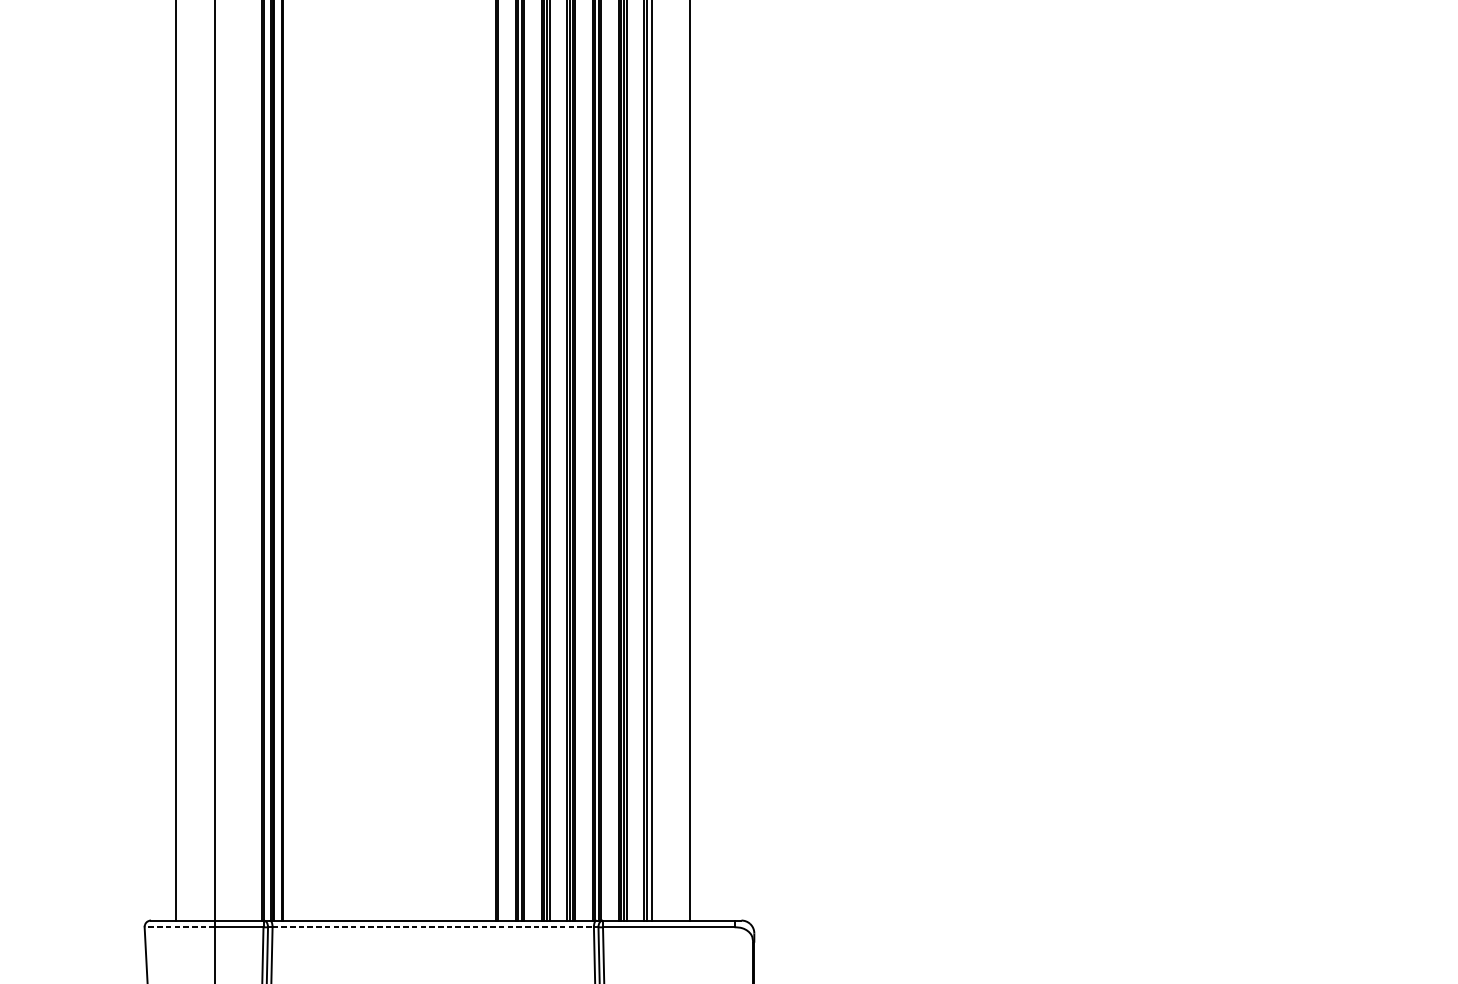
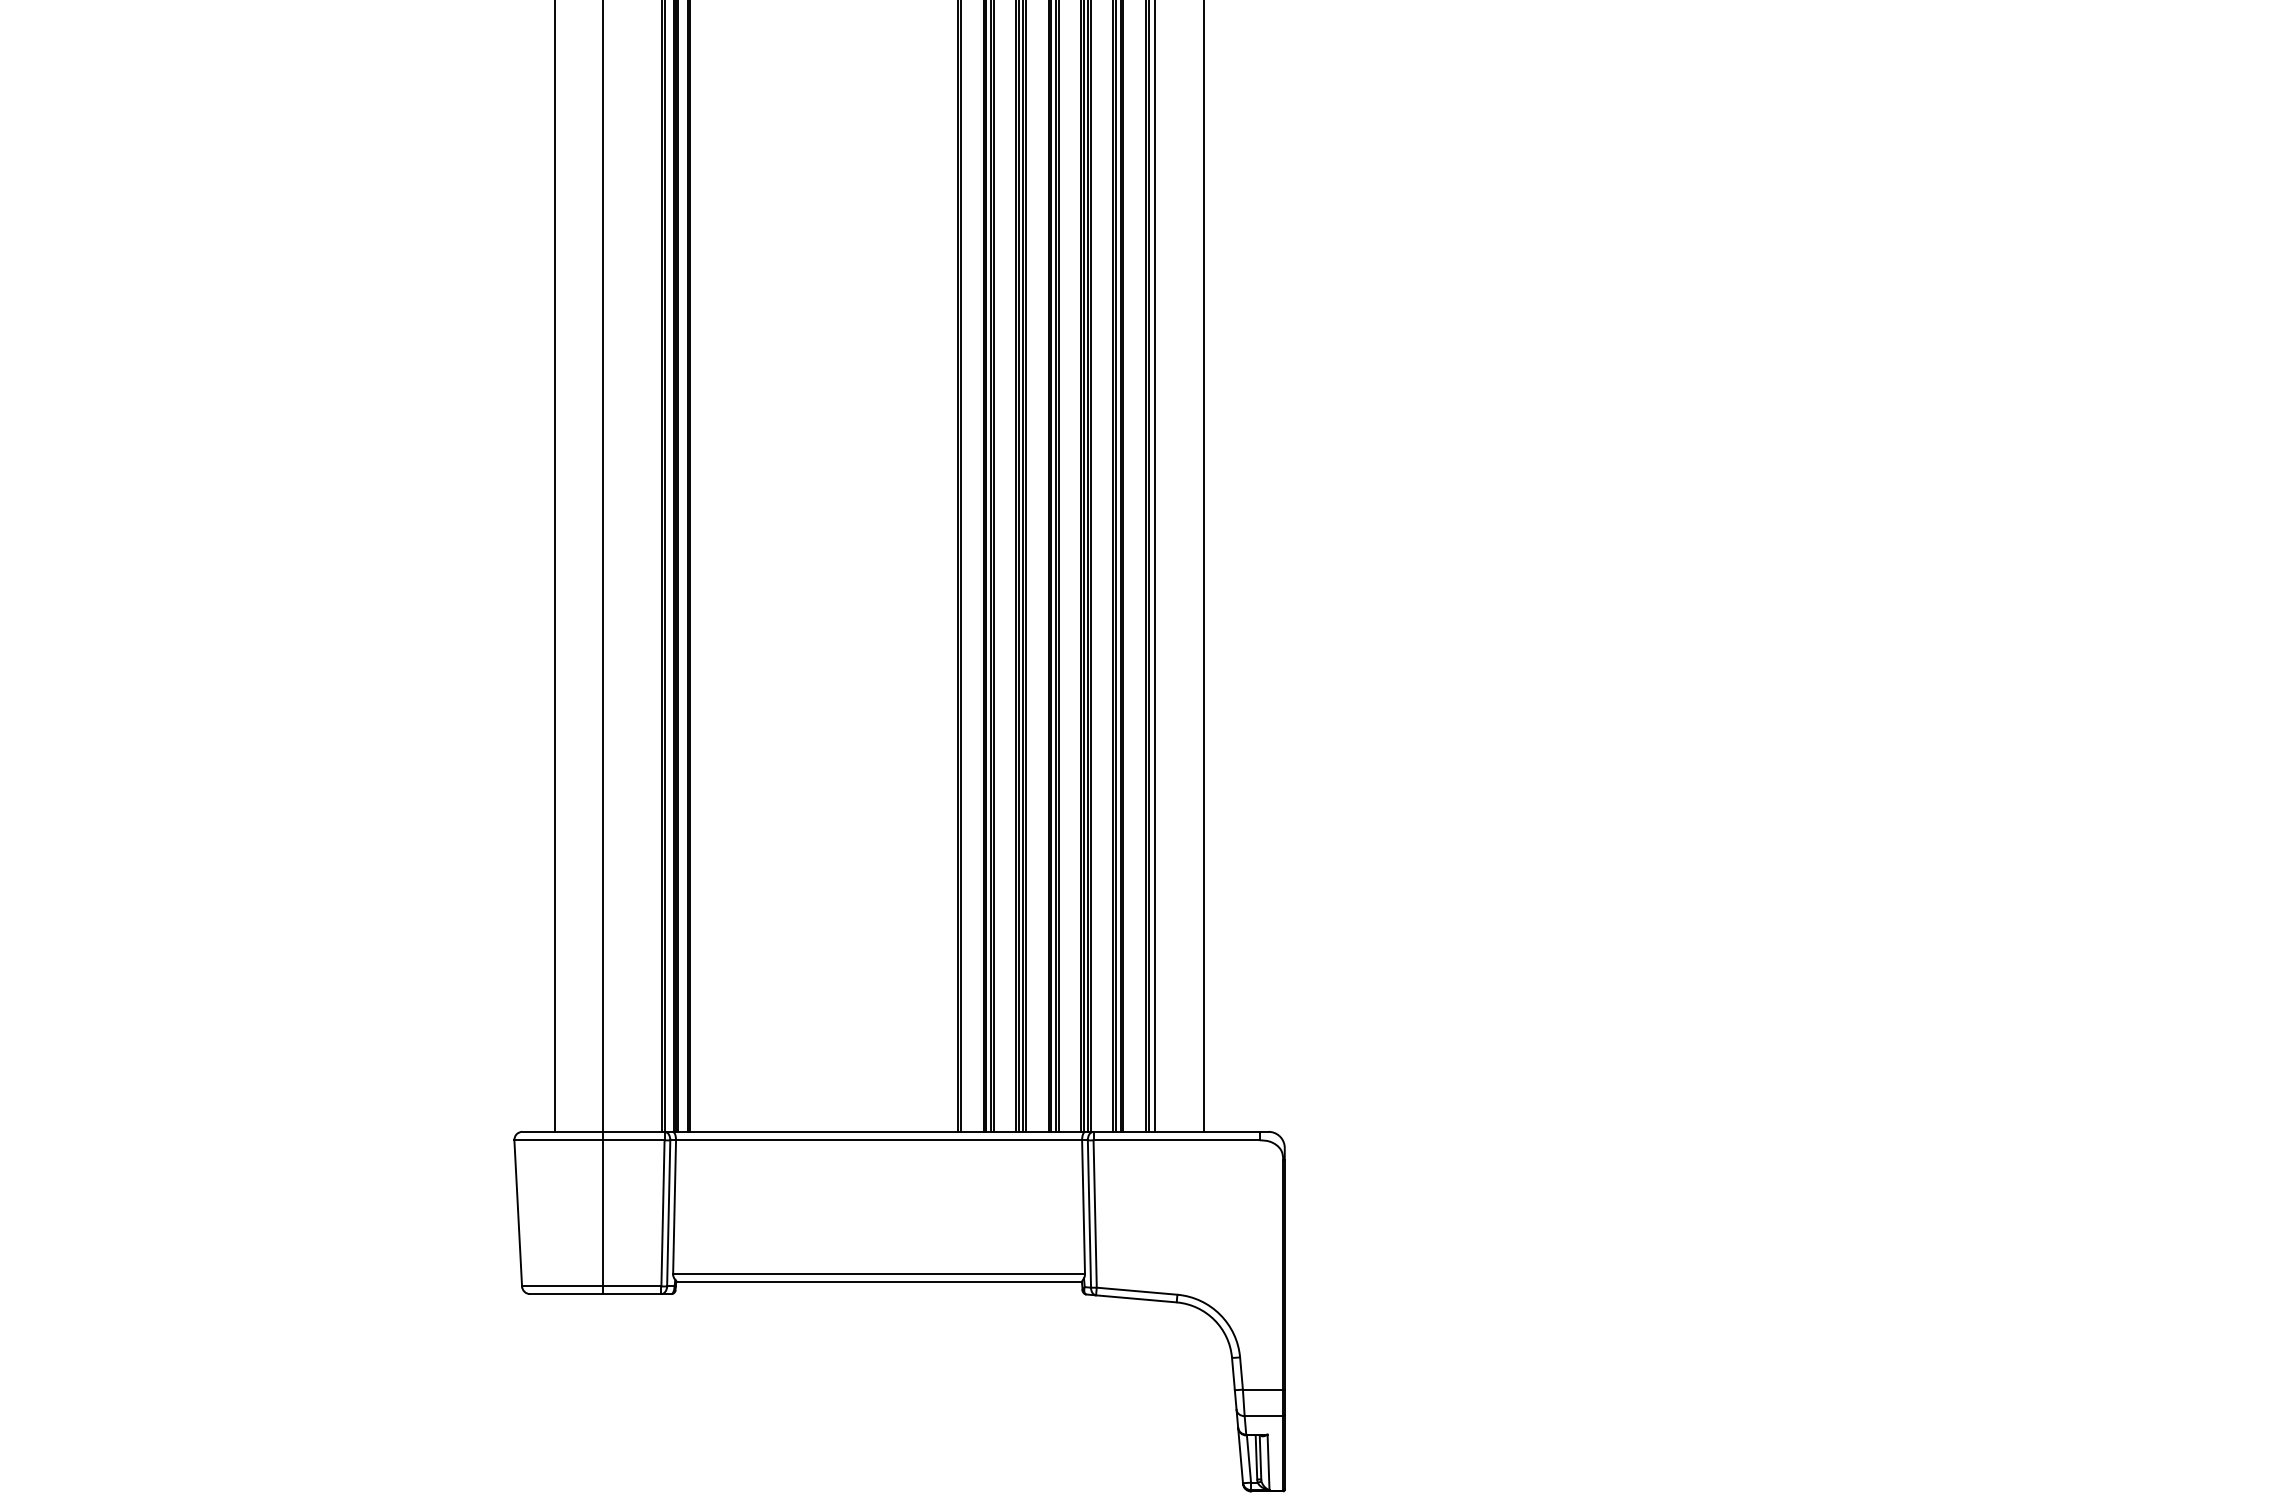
line: (179, 927) -> (558, 1140), dashed -> solid
line: (433, 927) -> (879, 1140), dashed -> solid

